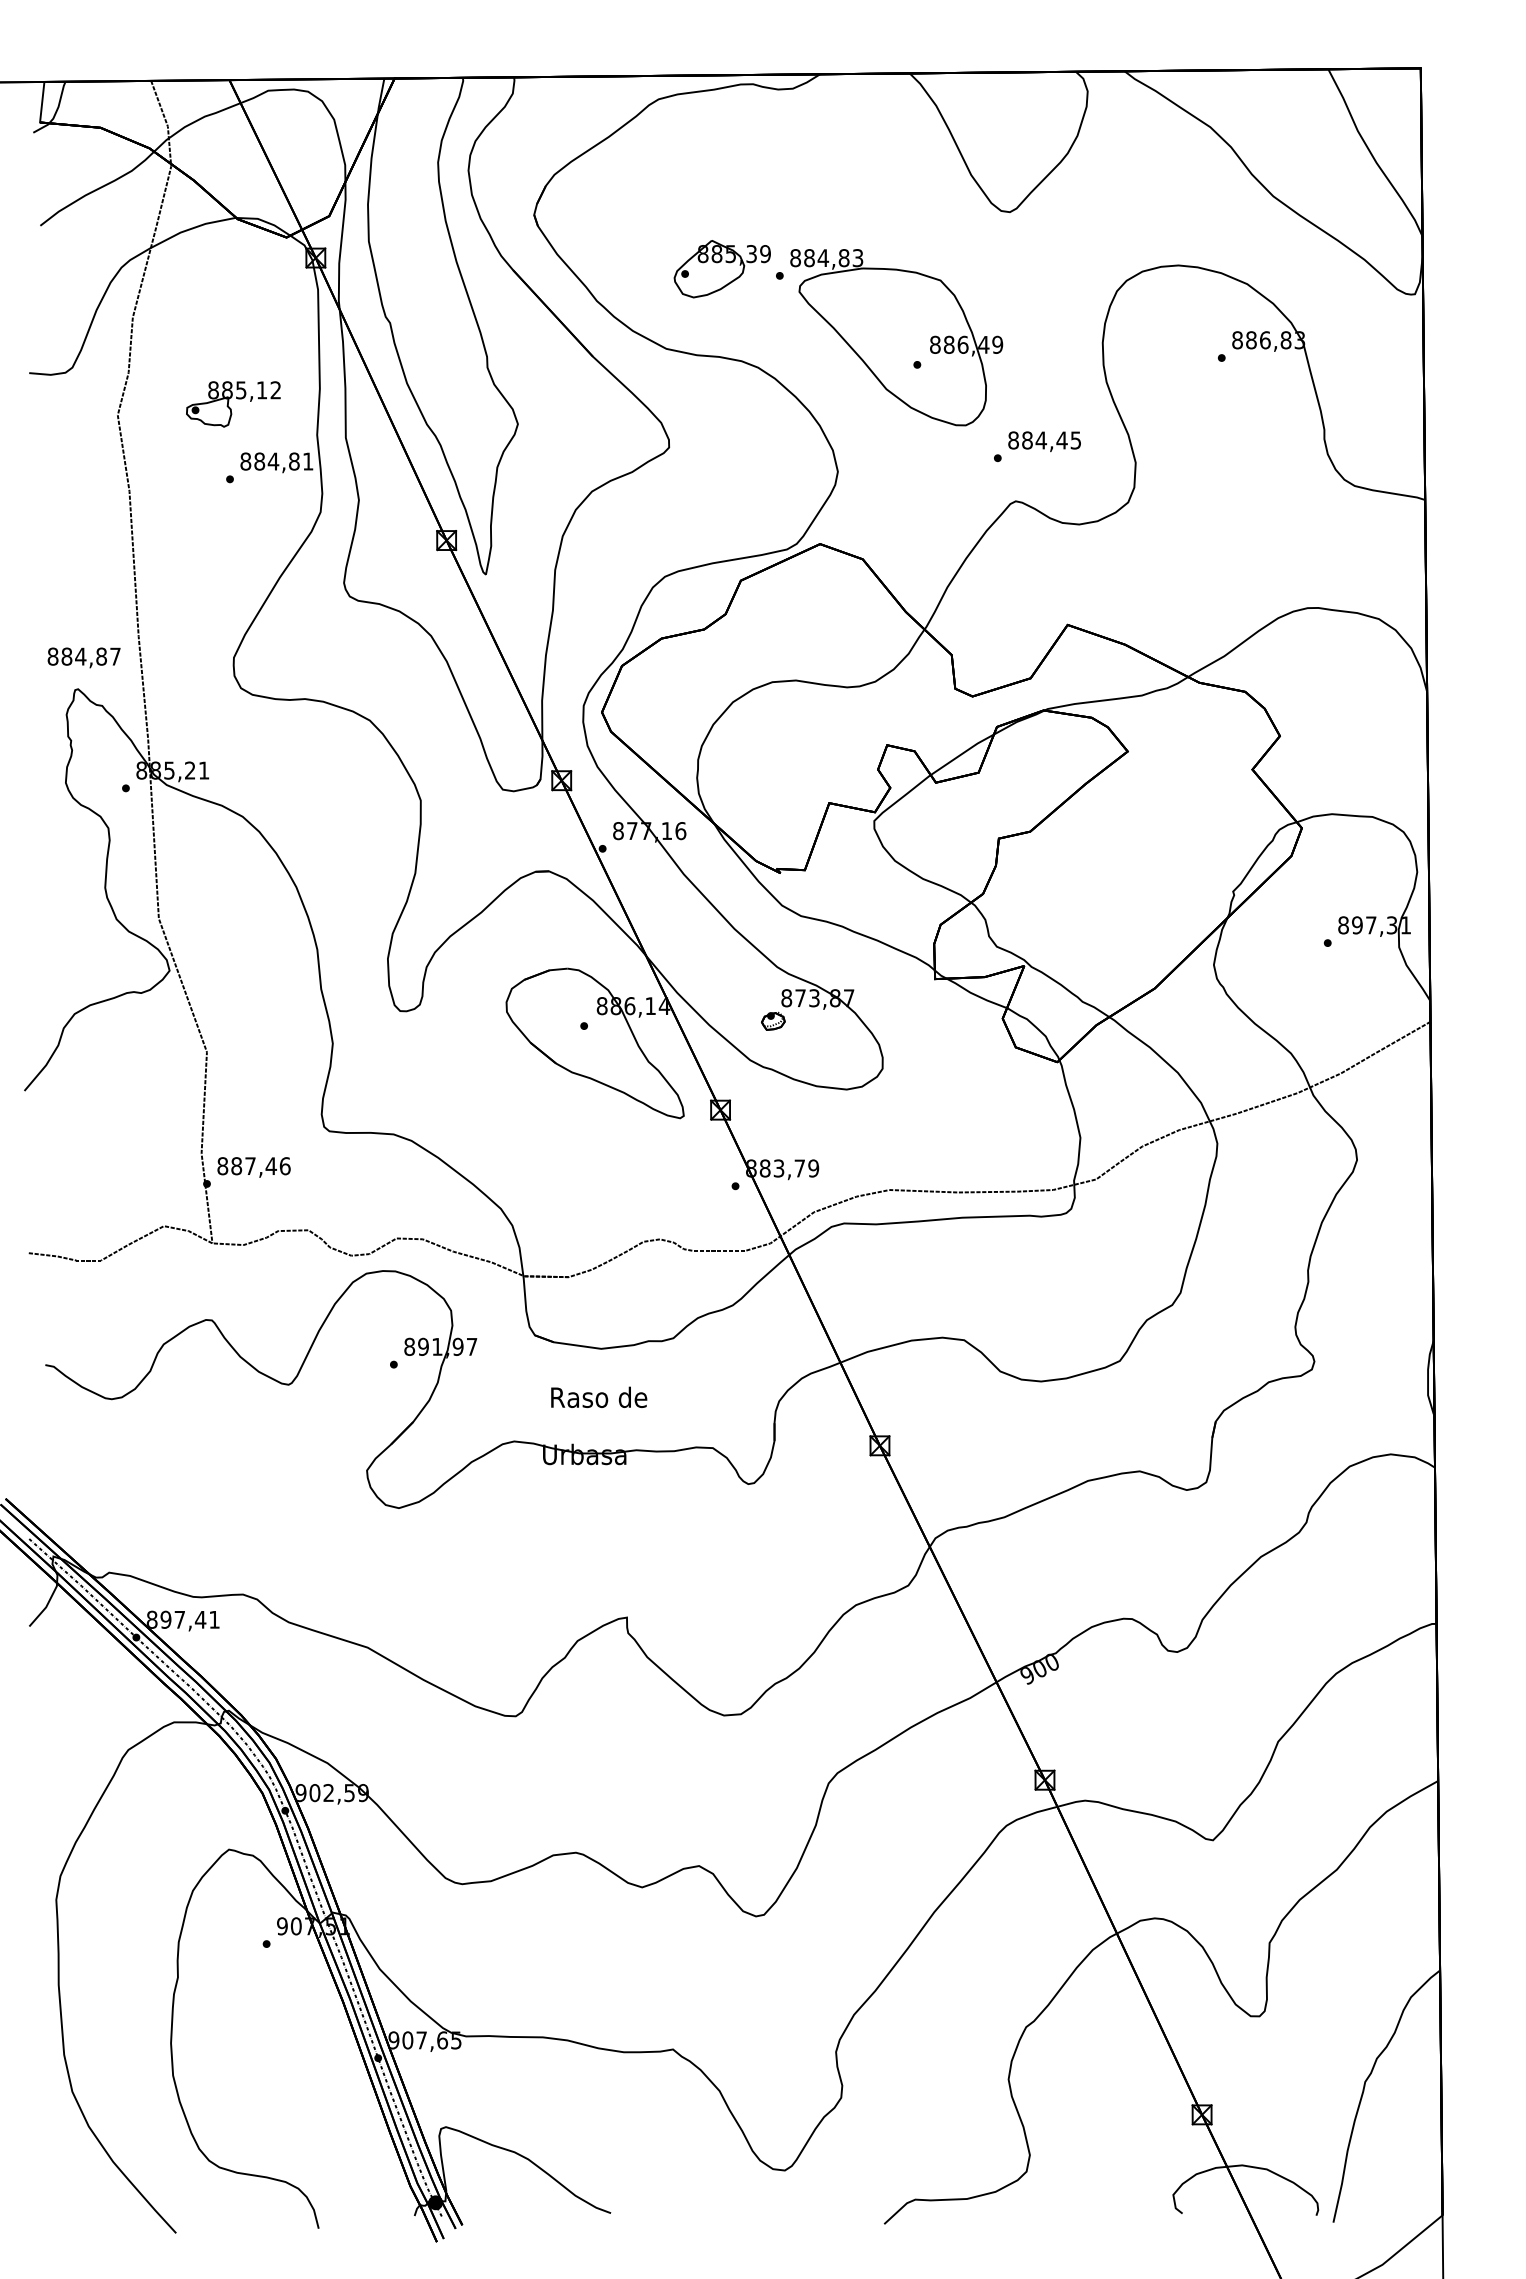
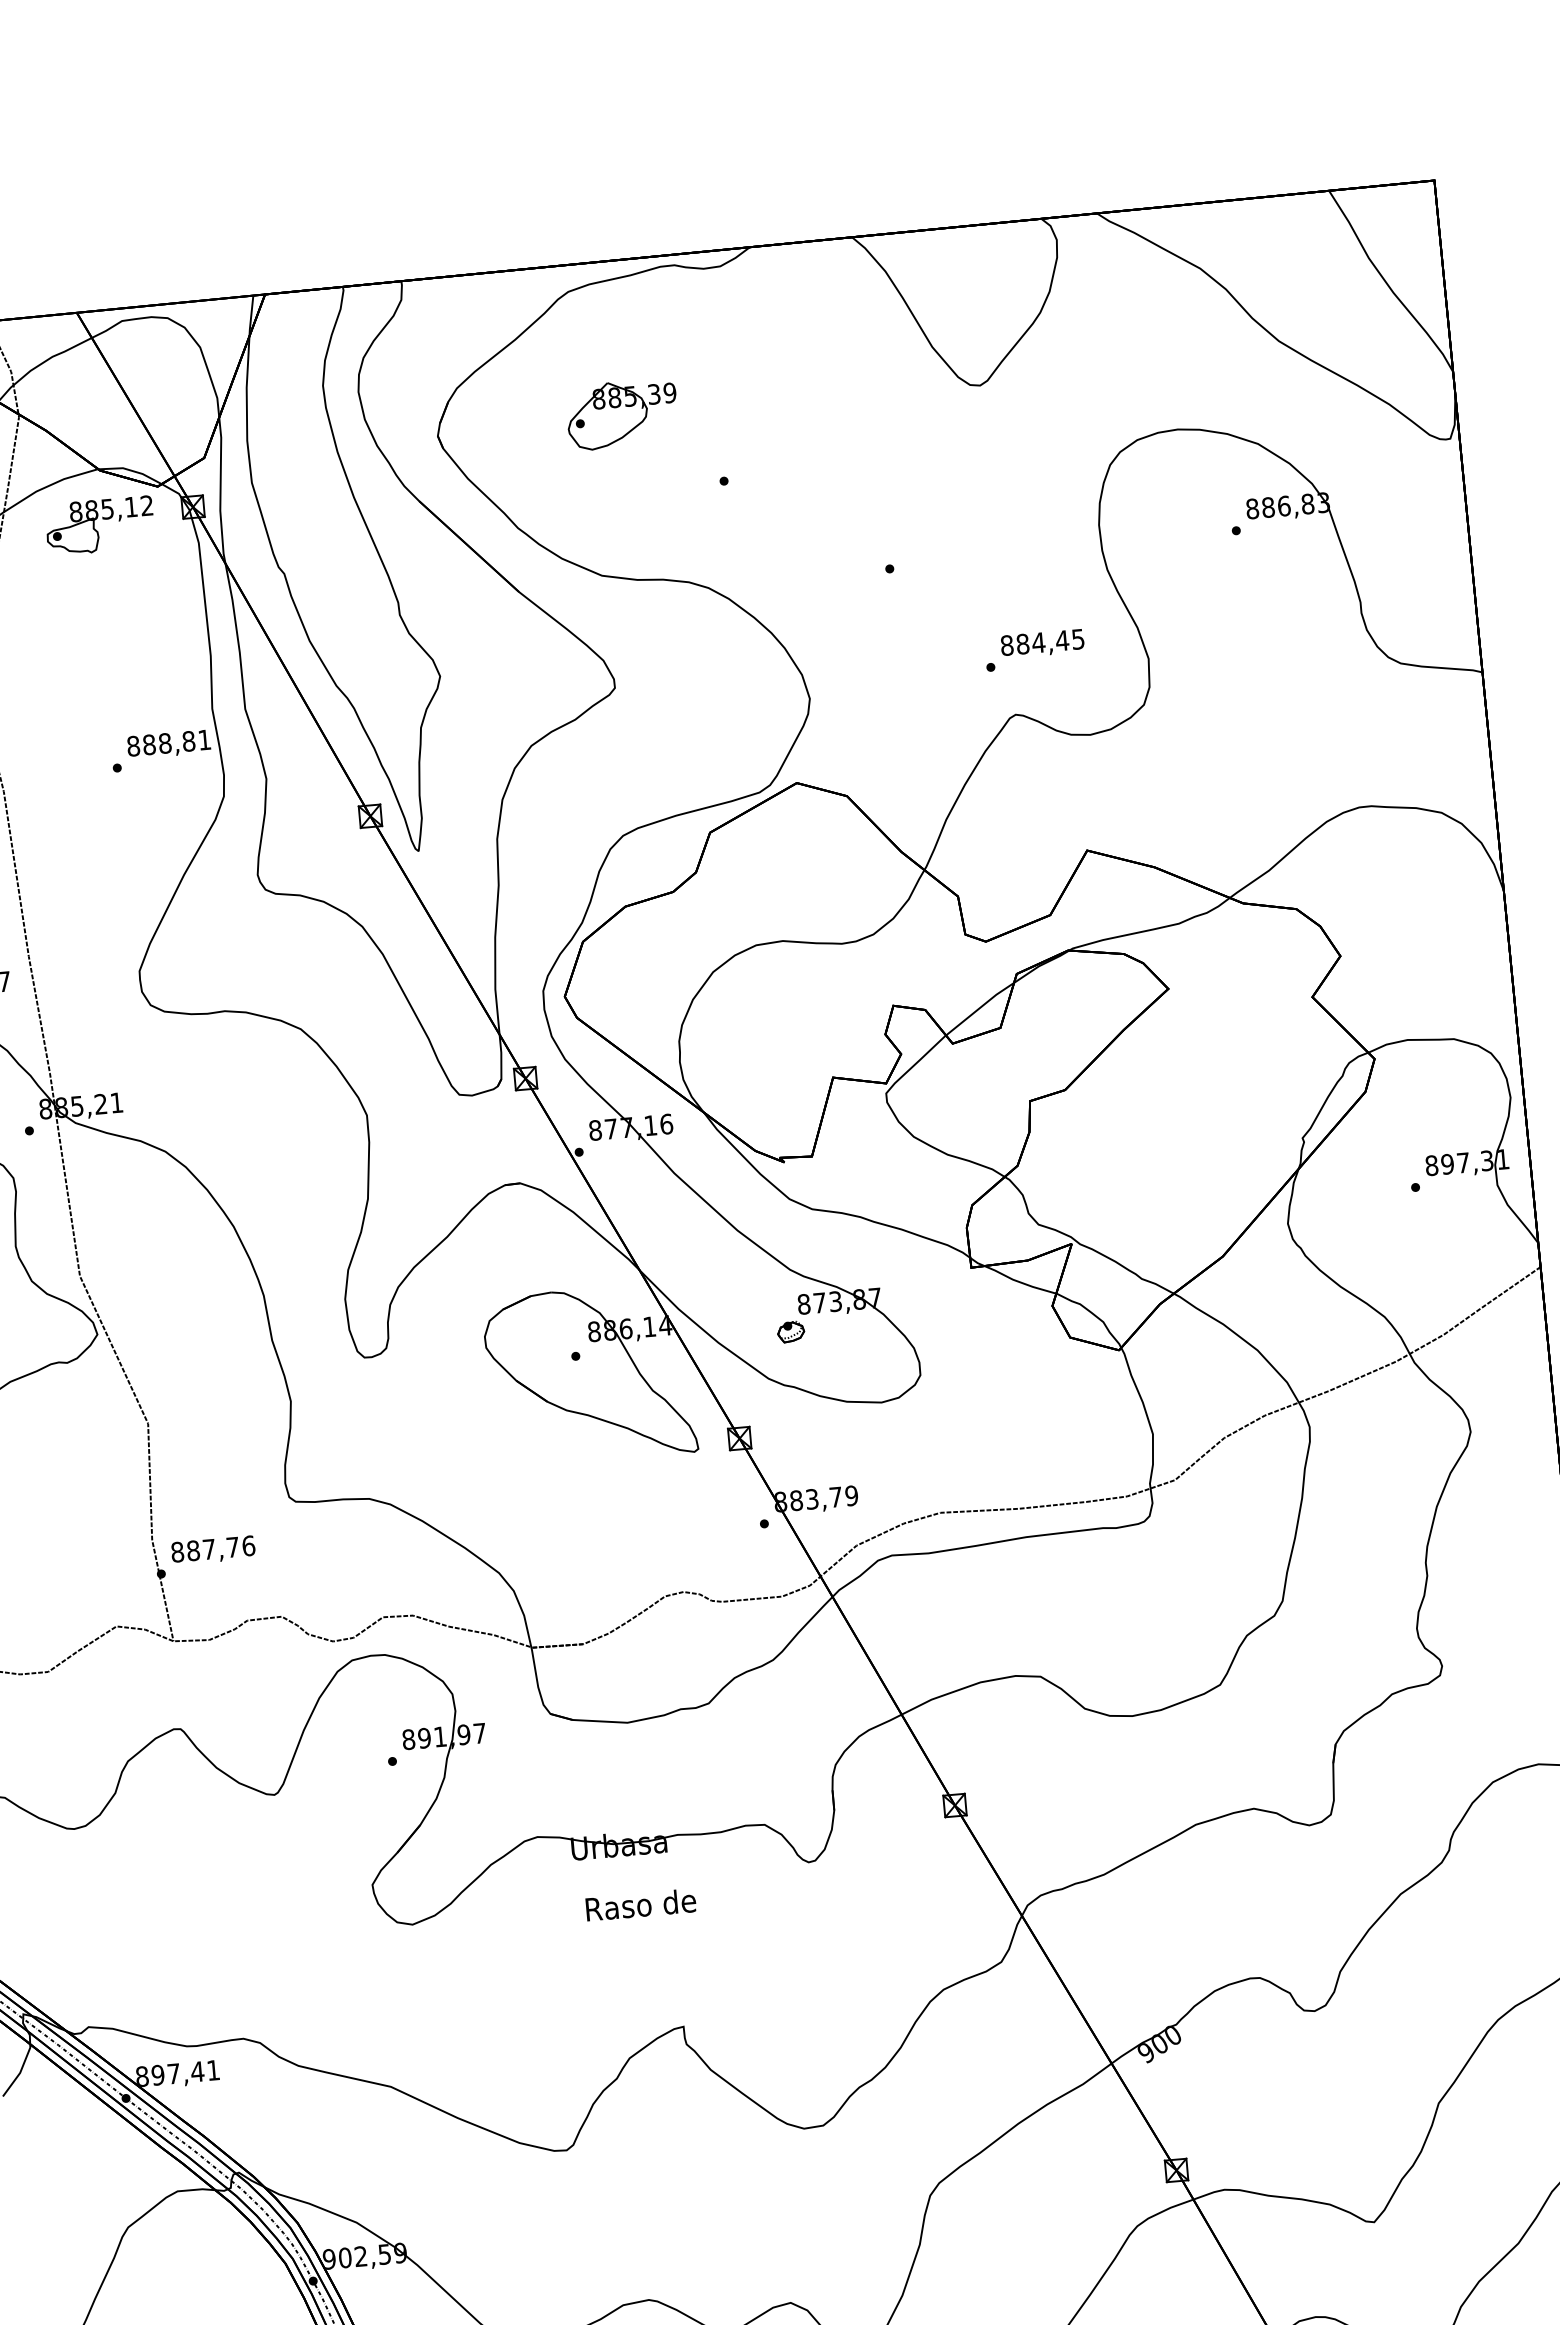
part: (721, 269) -> (621, 415), moved
part: (896, 337) -> (863, 539), removed
part: (233, 404) -> (100, 526), moved
text: (273, 461) -> (165, 743), 884,81 -> 888,81
text: (271, 1165) -> (233, 1546), 887,46 -> 887,76
text: (599, 1396) -> (641, 1903), moved

